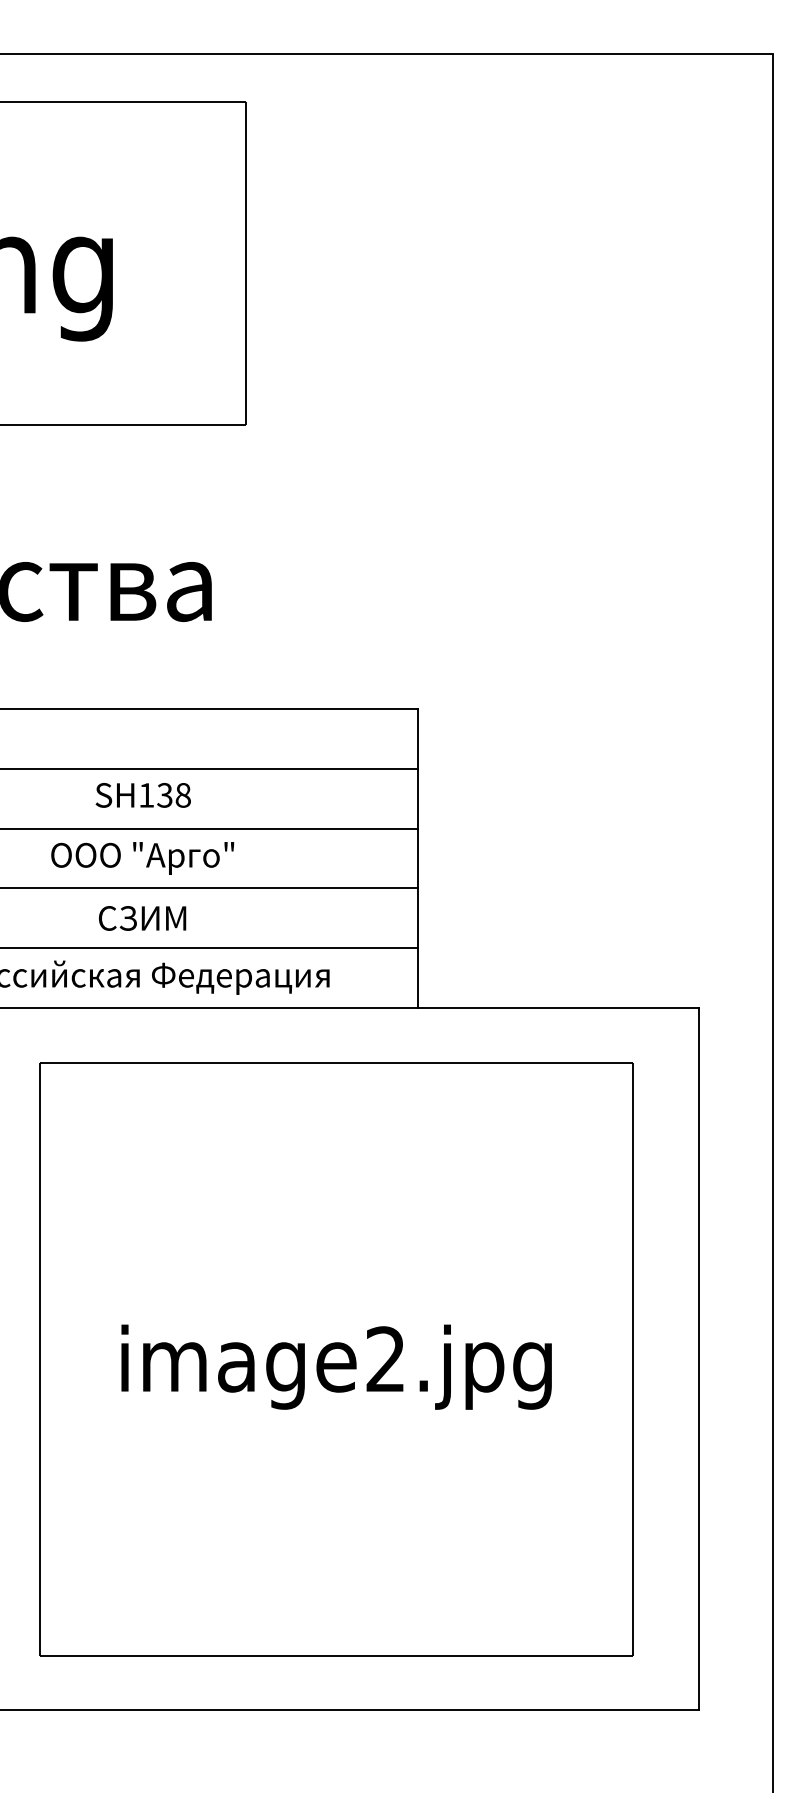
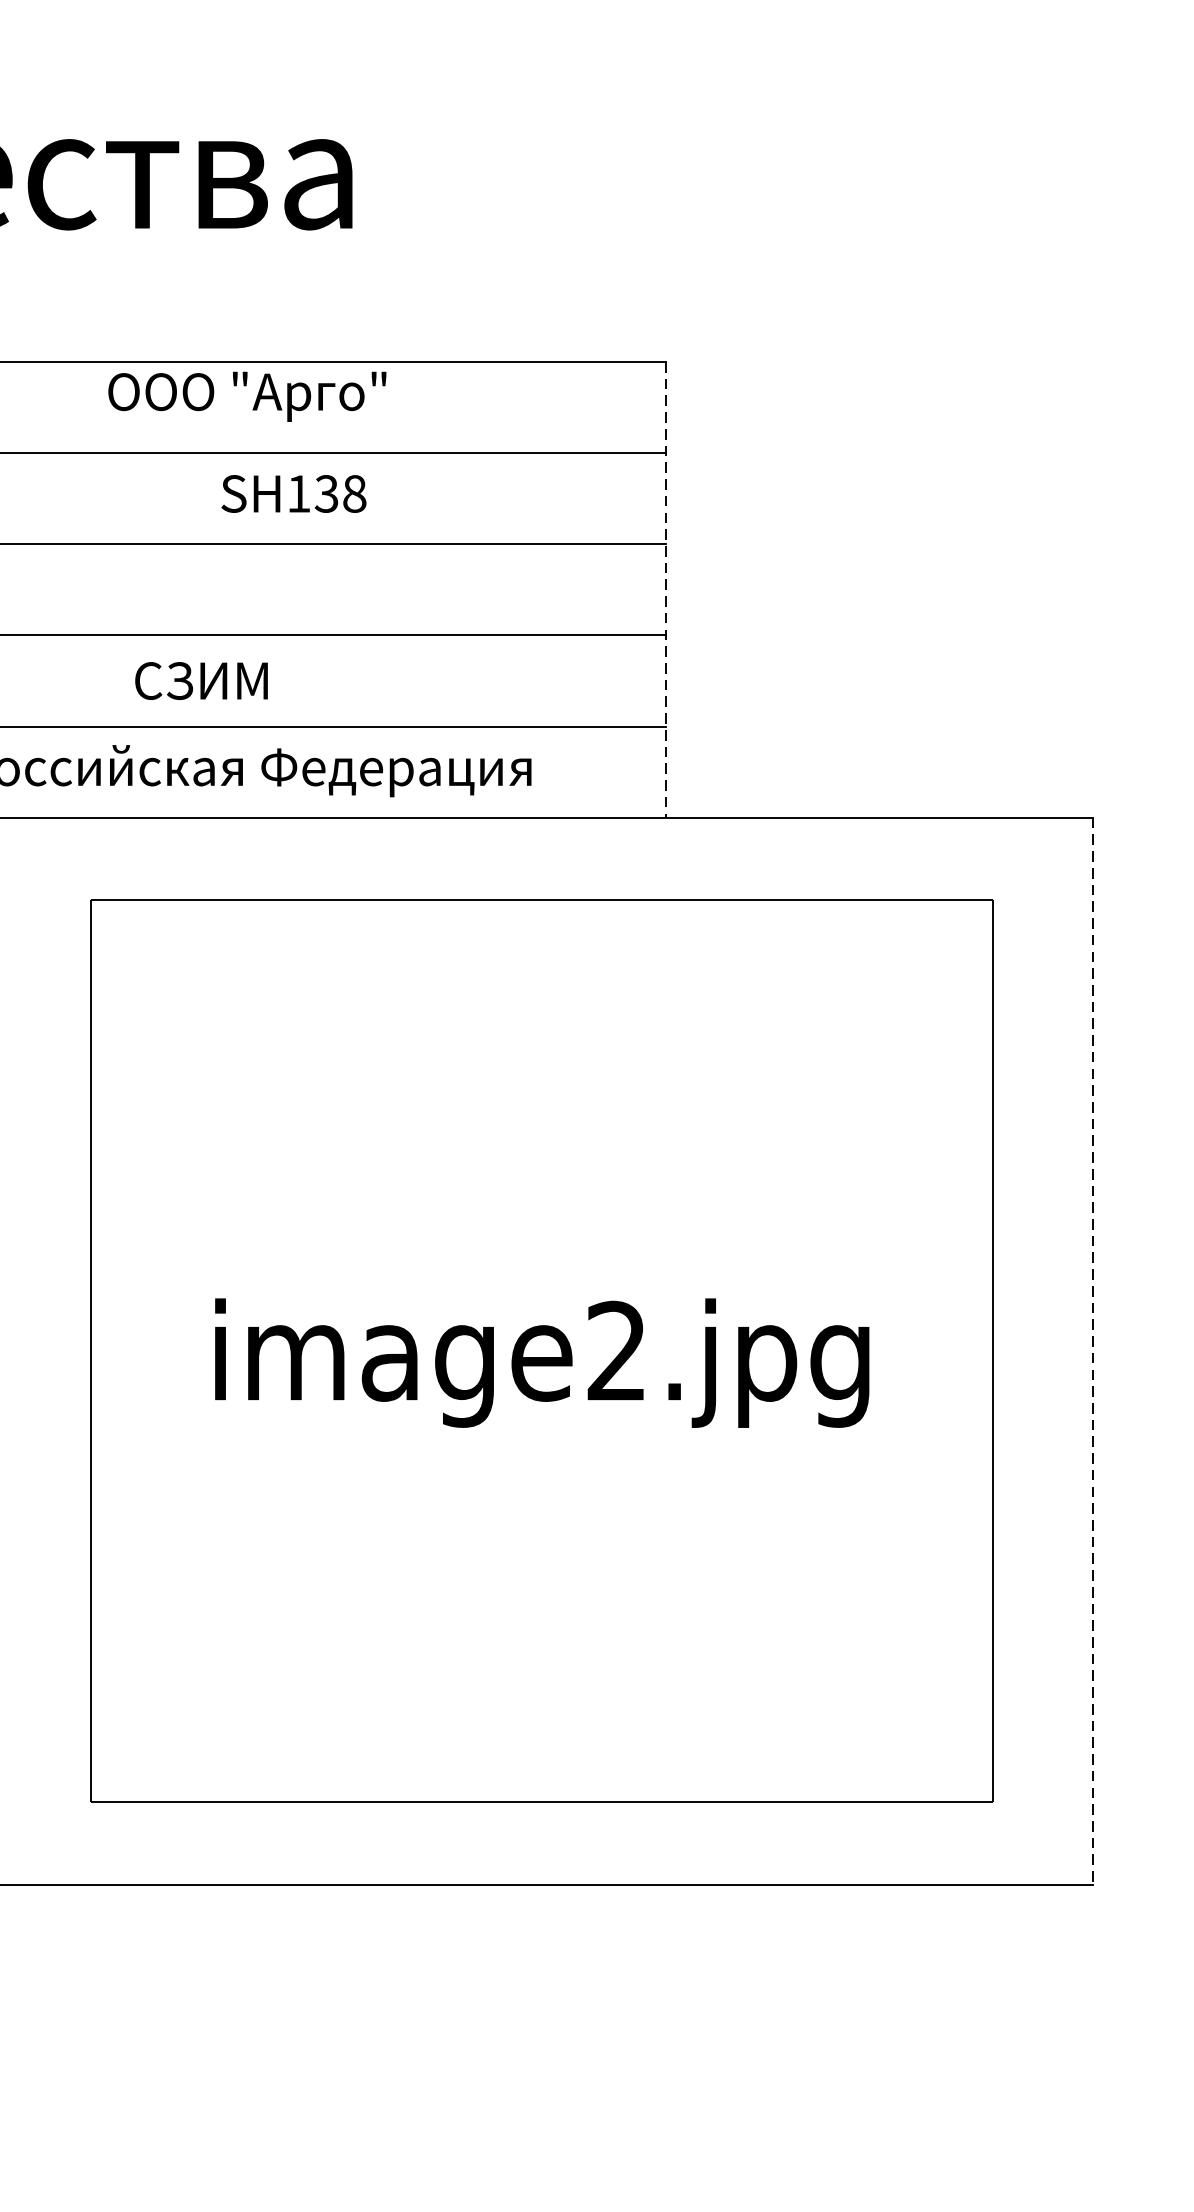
text: (142, 795) -> (292, 494), moved
text: (142, 858) -> (247, 396), moved
line: (418, 858) -> (666, 589), solid -> dashed
text: (142, 918) -> (201, 681), moved
line: (698, 1359) -> (1092, 1351), solid -> dashed

